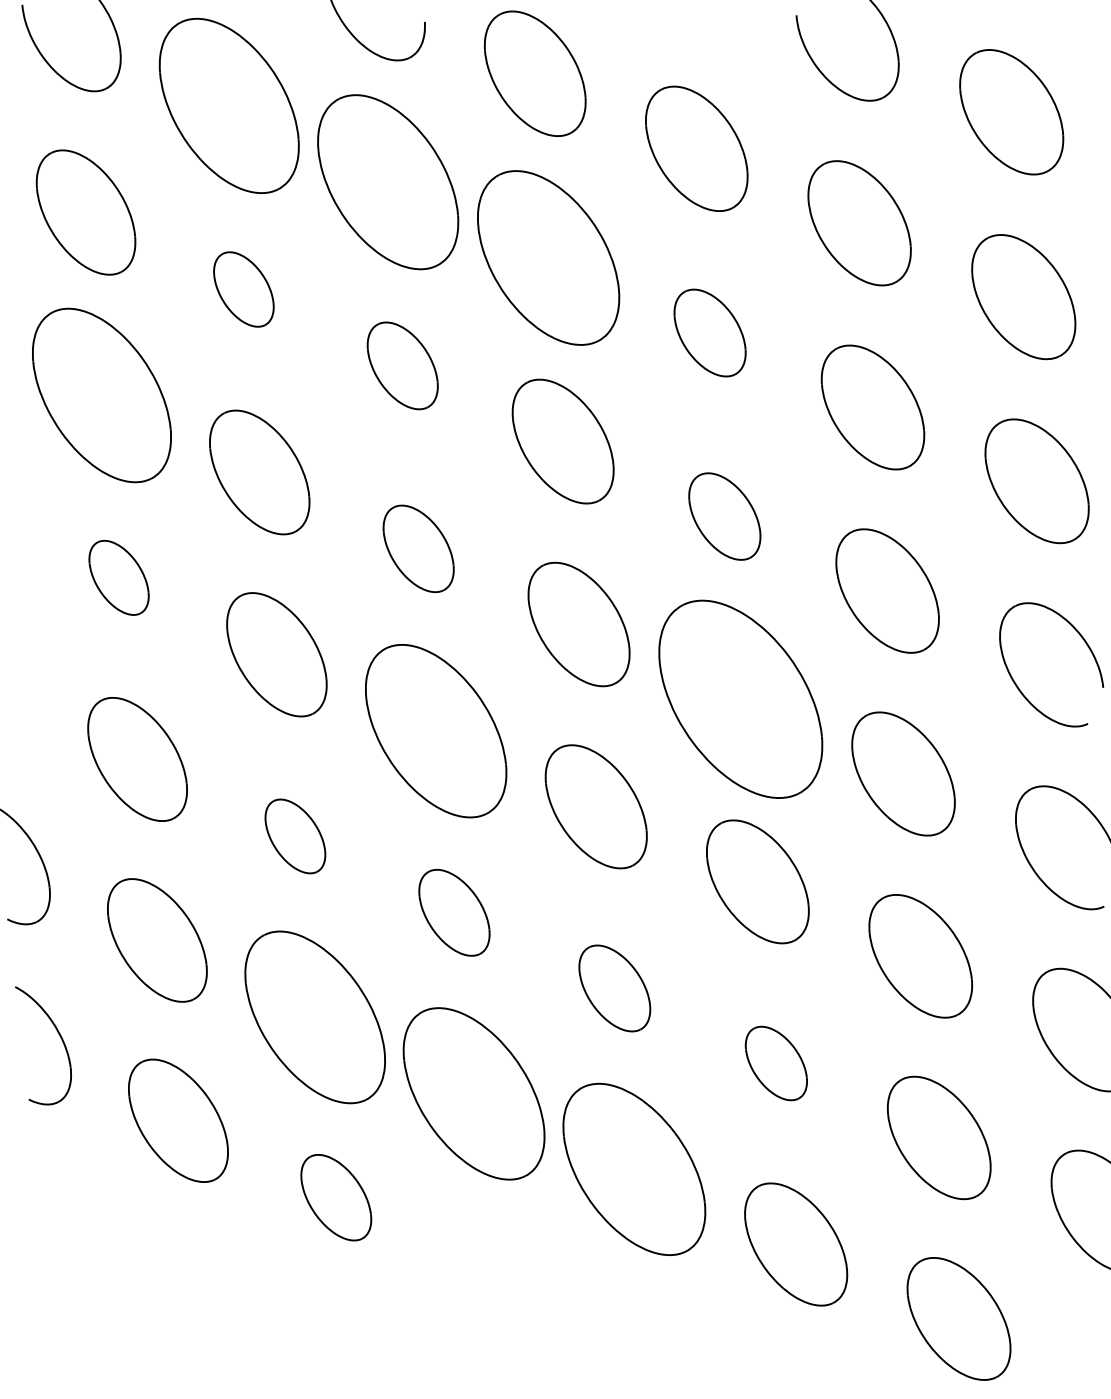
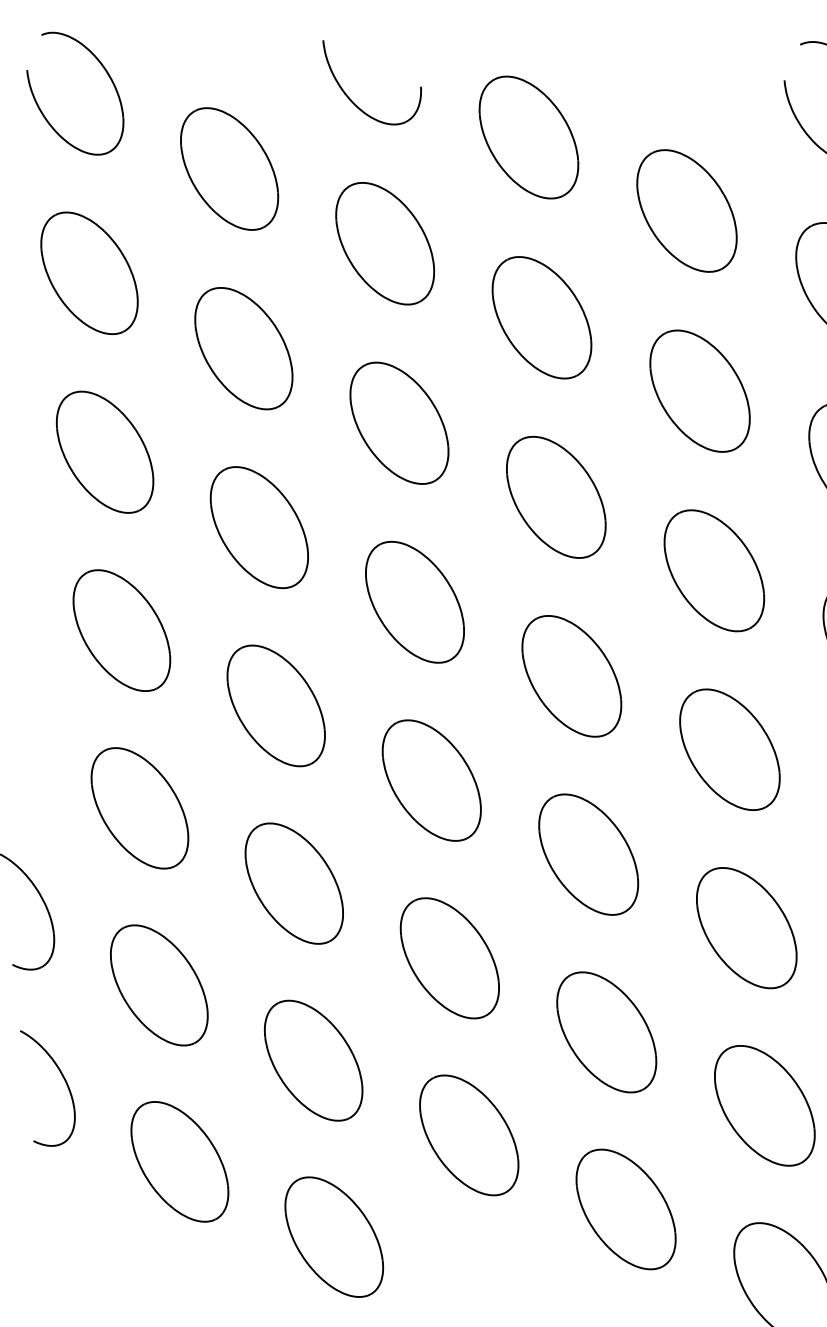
part: (228, 105) -> (228, 168), size x0.71
part: (388, 182) -> (385, 243), size x0.71
part: (548, 257) -> (541, 317), size x0.71
part: (243, 289) -> (243, 348), size x1.67
part: (709, 332) -> (699, 390), size x1.43
part: (402, 365) -> (399, 422), size x1.43
part: (101, 395) -> (104, 452), size x0.71
part: (724, 516) -> (714, 570), size x1.43
part: (418, 548) -> (414, 601), size x1.43
part: (118, 577) -> (121, 630), size x1.67
part: (740, 699) -> (729, 749), size x0.62
part: (435, 730) -> (431, 780), size x0.71
part: (295, 836) -> (294, 883), size x1.67
part: (454, 912) -> (449, 958), size x1.43
part: (614, 988) -> (606, 1032), size x1.43
part: (314, 1017) -> (313, 1060), size x0.71
part: (776, 1063) -> (764, 1105), size x1.67
part: (474, 1093) -> (469, 1135), size x0.71
part: (634, 1169) -> (626, 1209), size x0.71
part: (336, 1197) -> (334, 1236), size x1.43

